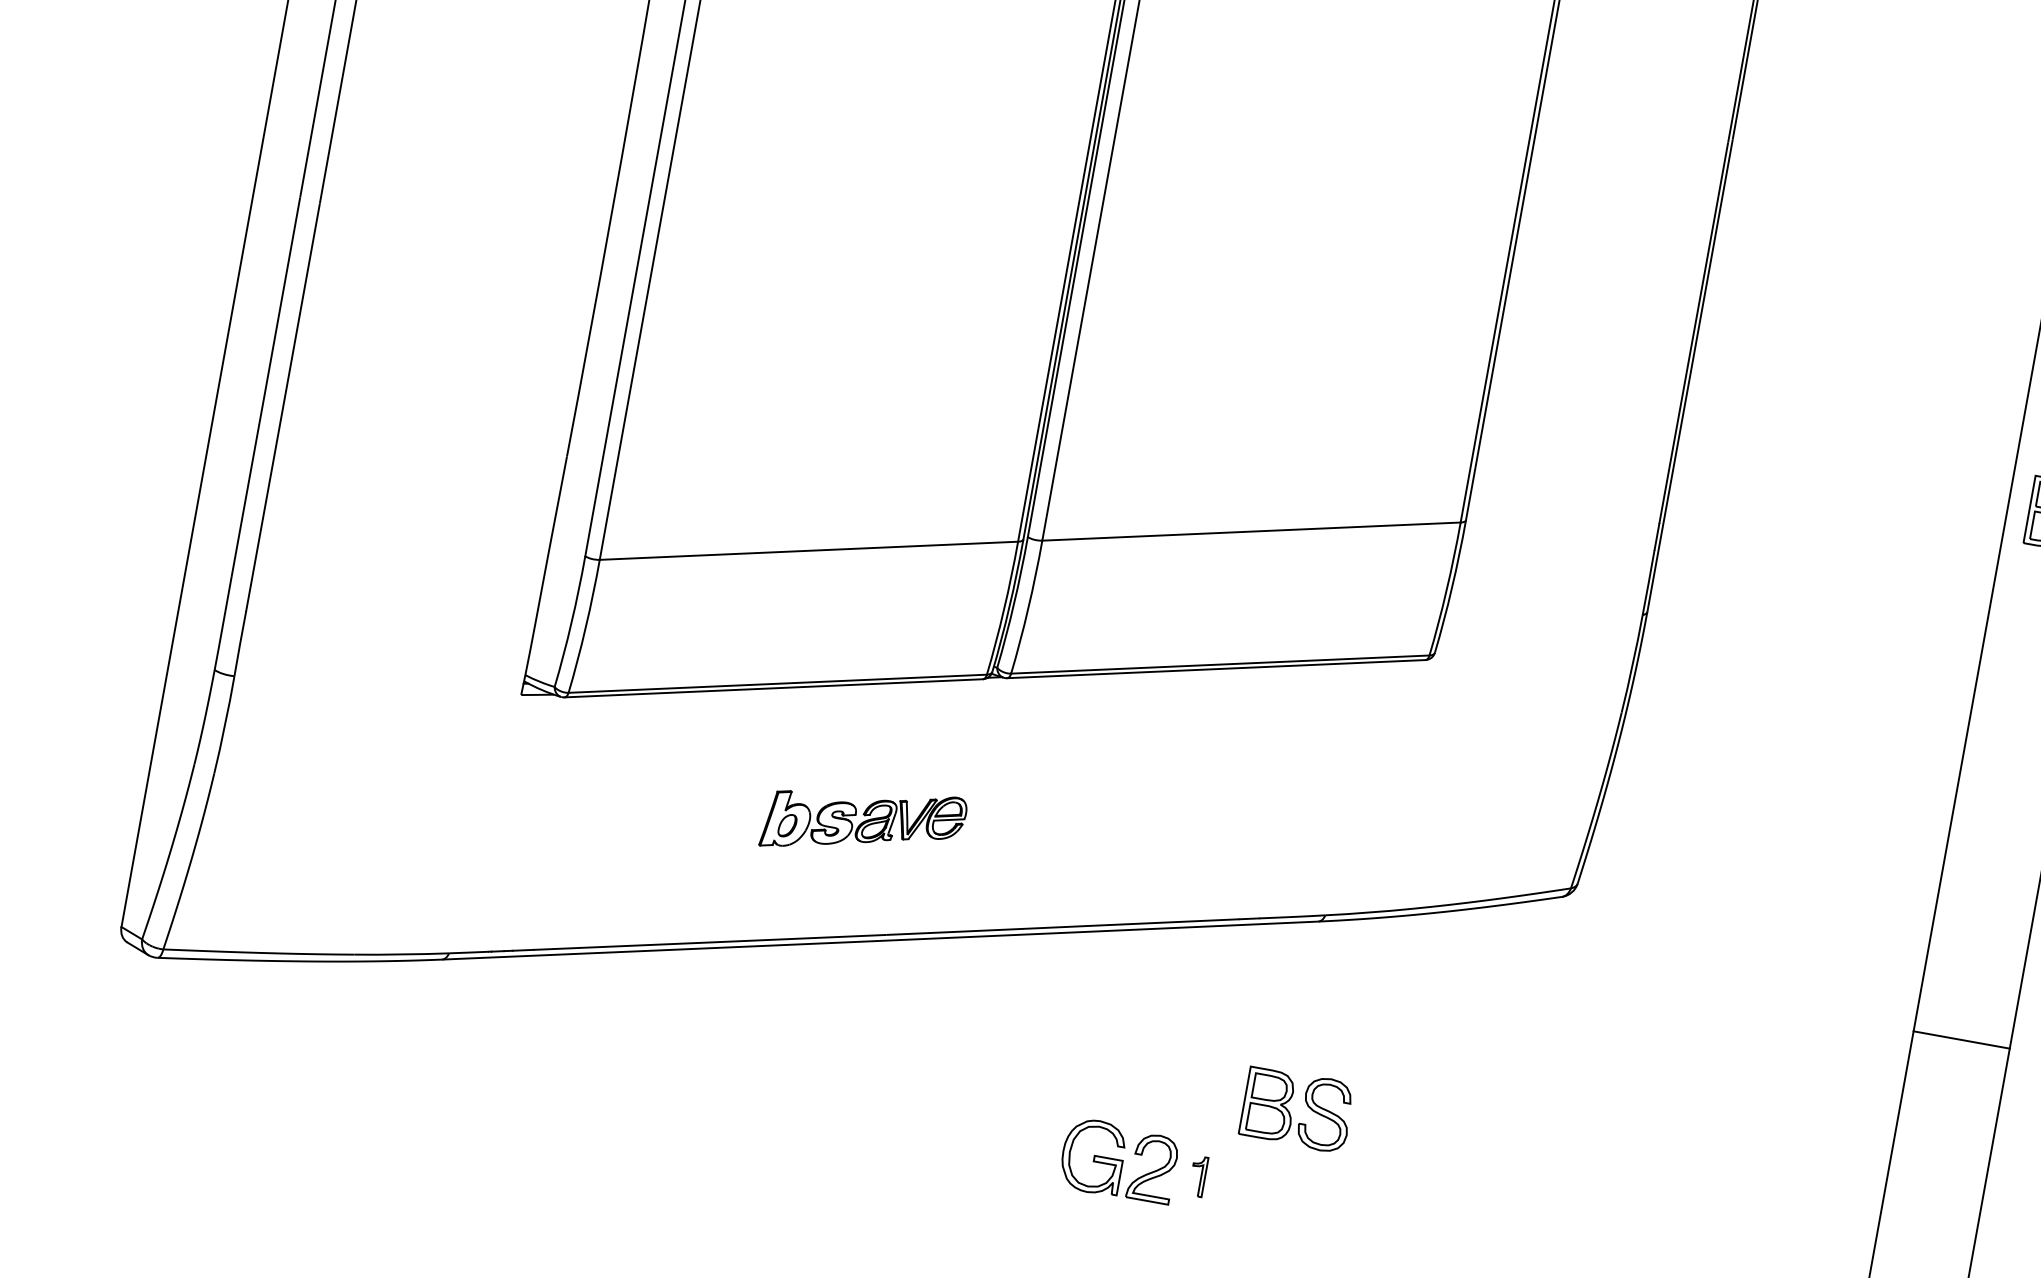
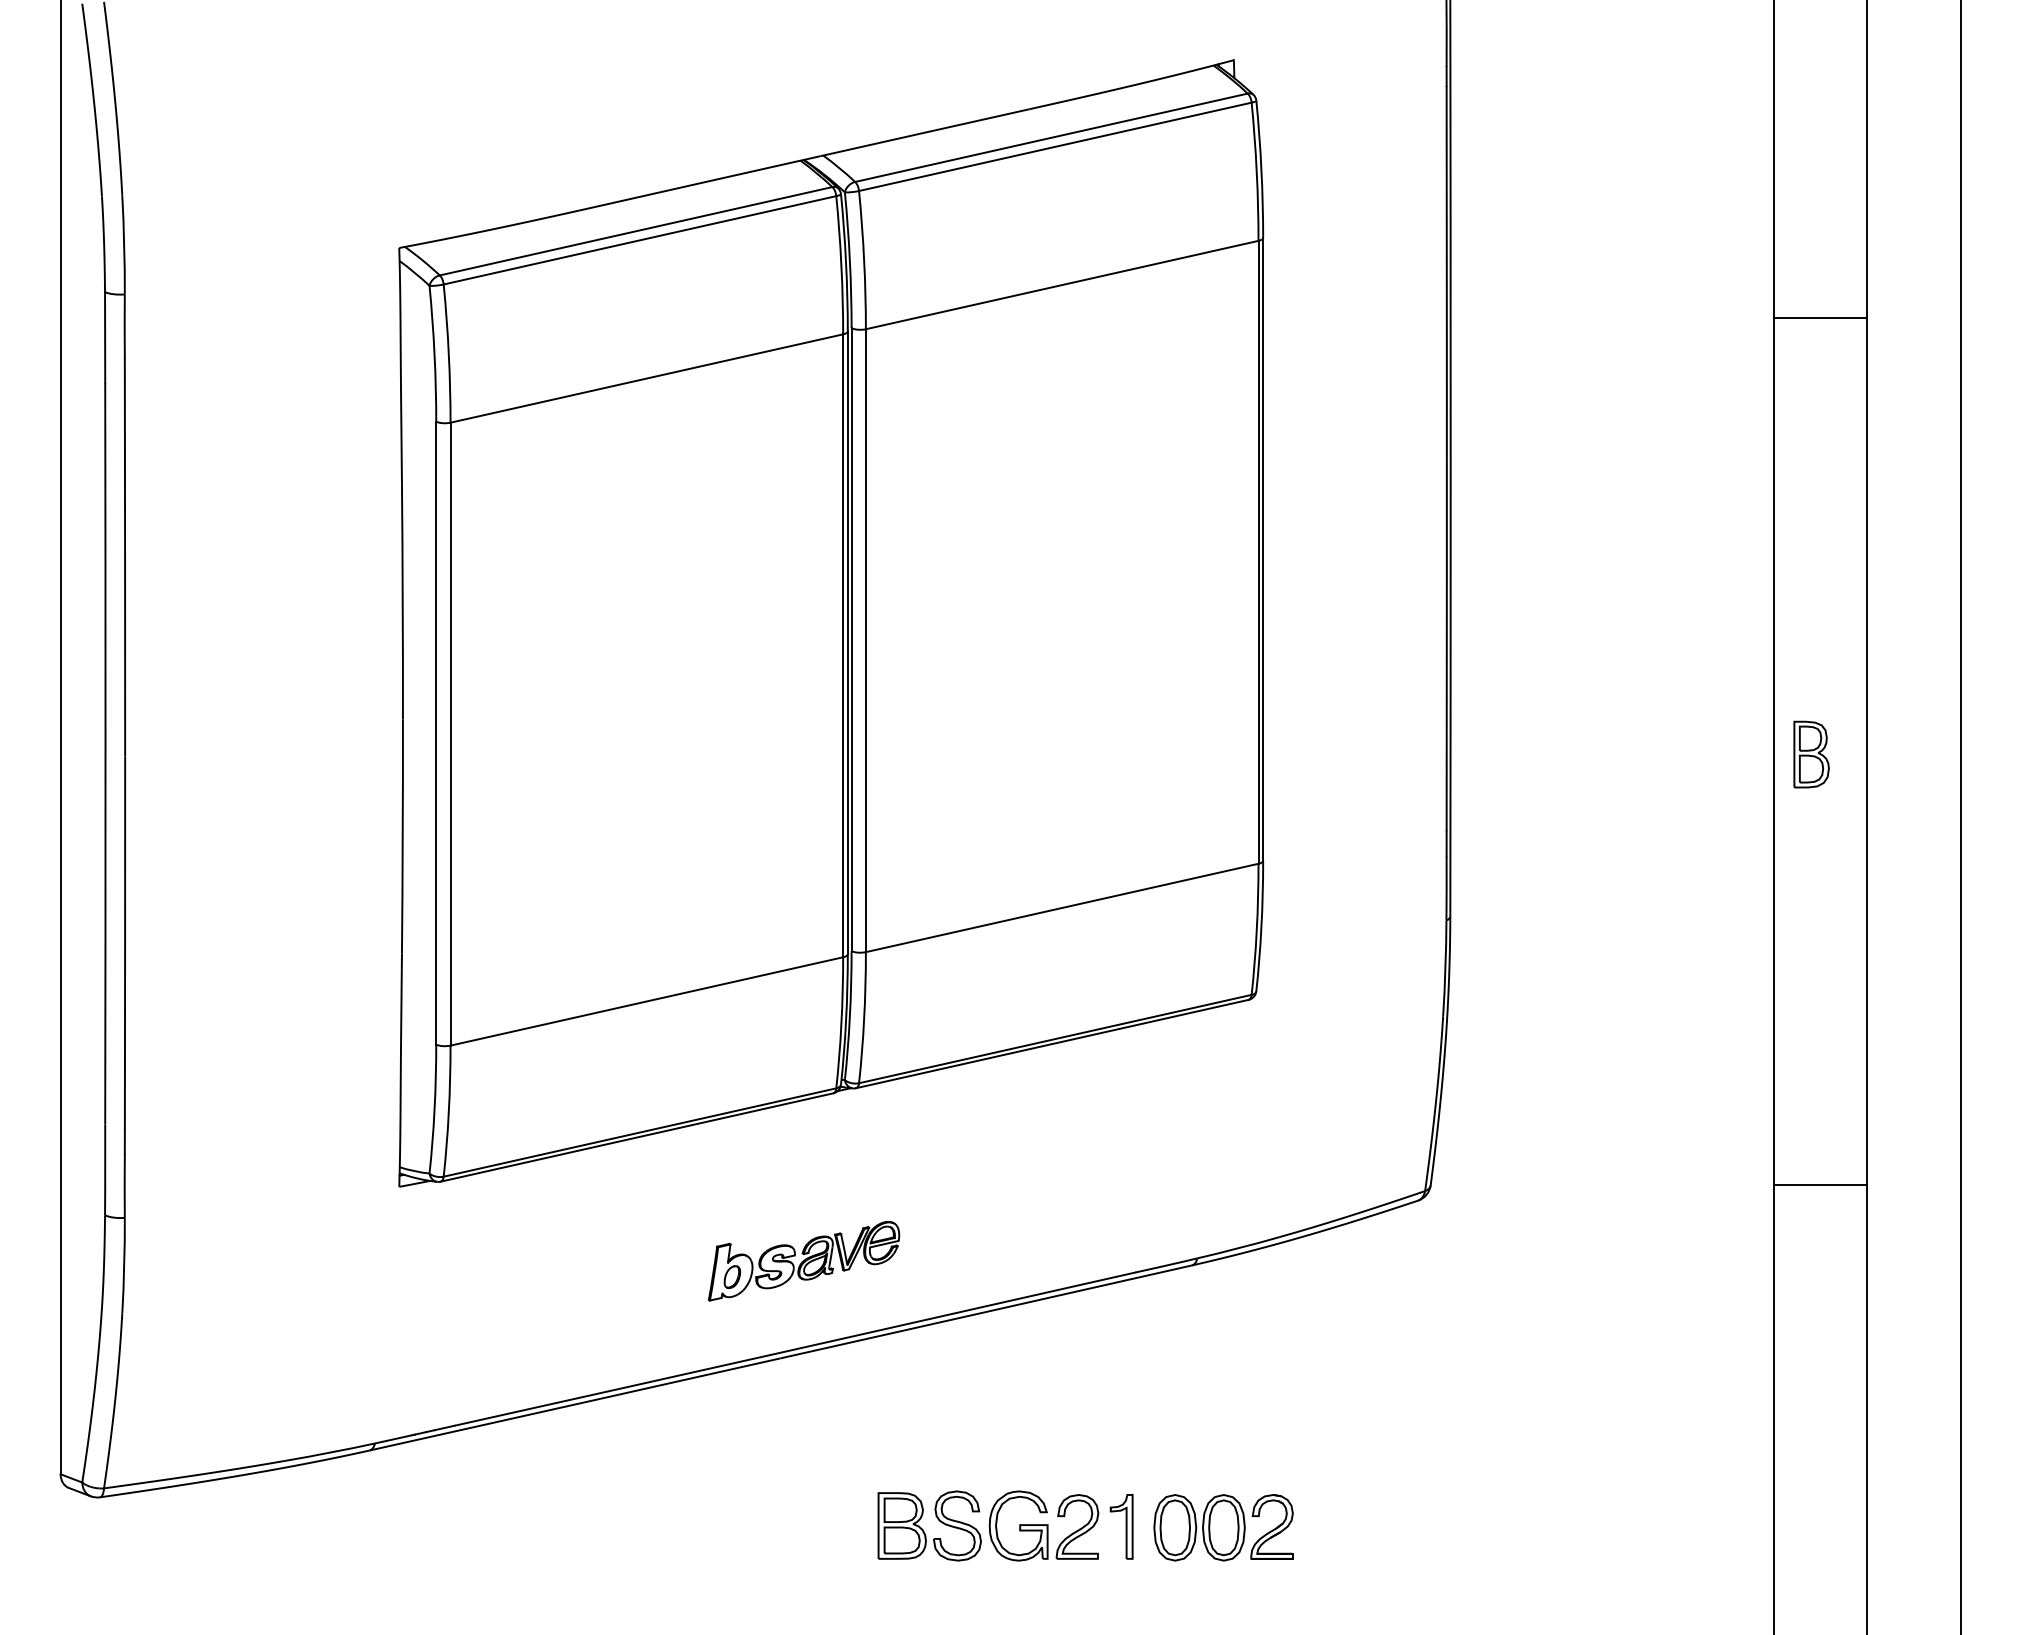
part: (863, 822) -> (803, 1261), moved
line: (1961, 1039) -> (1820, 1184), moved
part: (1290, 1112) -> (923, 1529), moved
part: (1198, 1175) -> (1121, 1526), size x1.67
part: (1302, 1195) -> (1223, 1527), added

